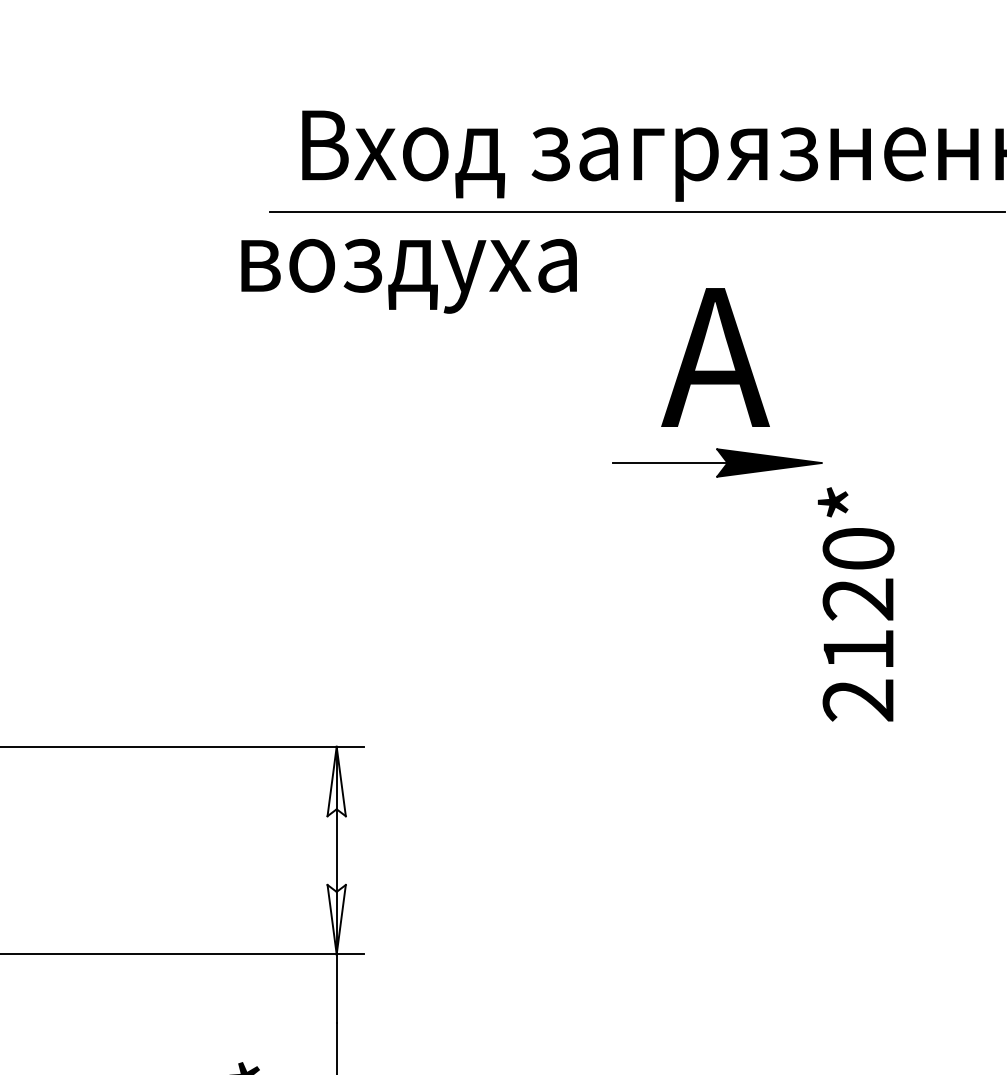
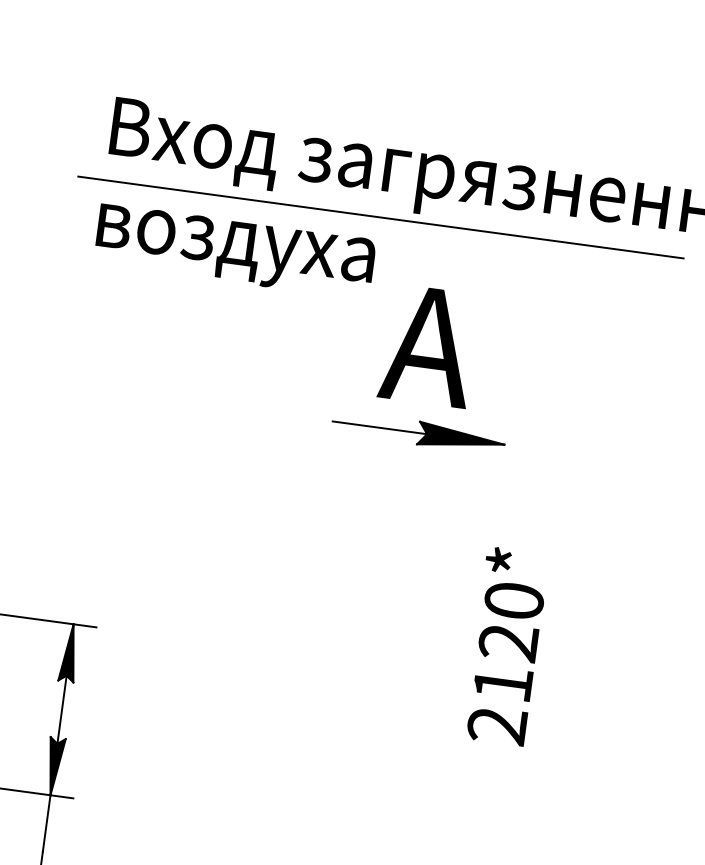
text: (408, 276) -> (234, 251), moved
text: (856, 604) -> (506, 646), moved
fill: (336, 781) -> (69, 652), added
fill: (336, 919) -> (54, 766), added

